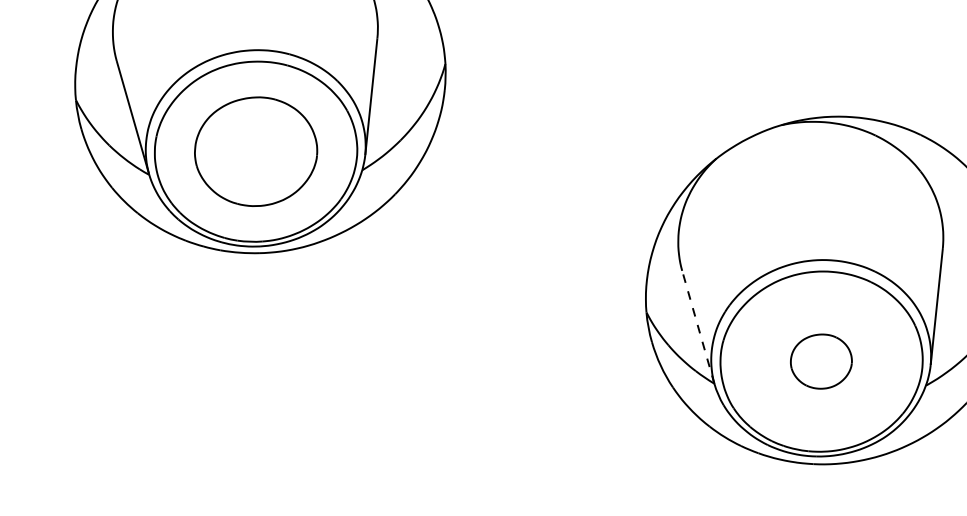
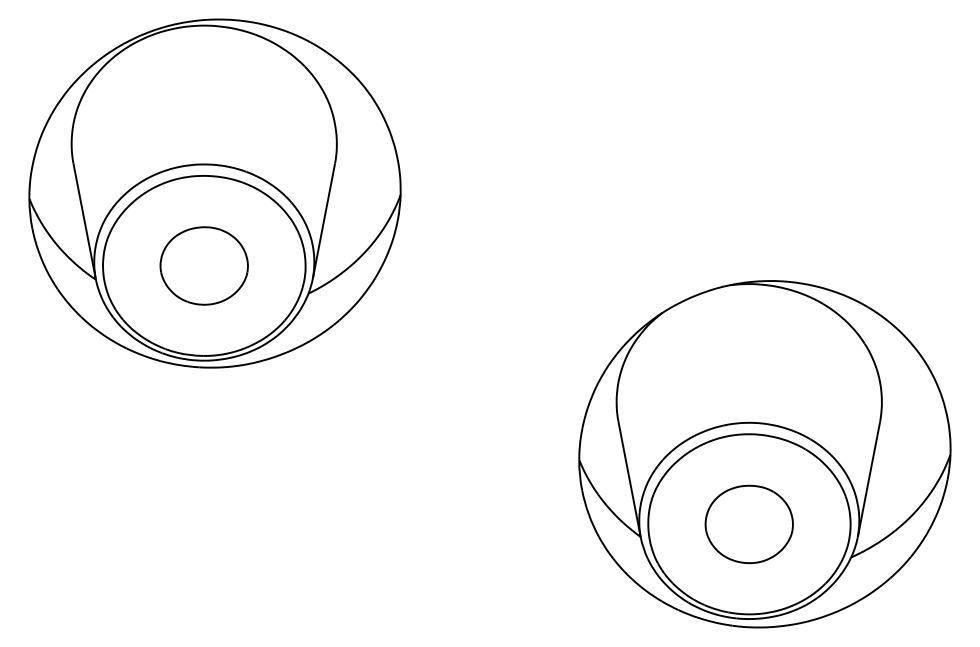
part: (255, 151) -> (203, 265), size x0.71
line: (698, 327) -> (629, 479), dashed -> solid
part: (820, 360) -> (748, 523), size x1.43

